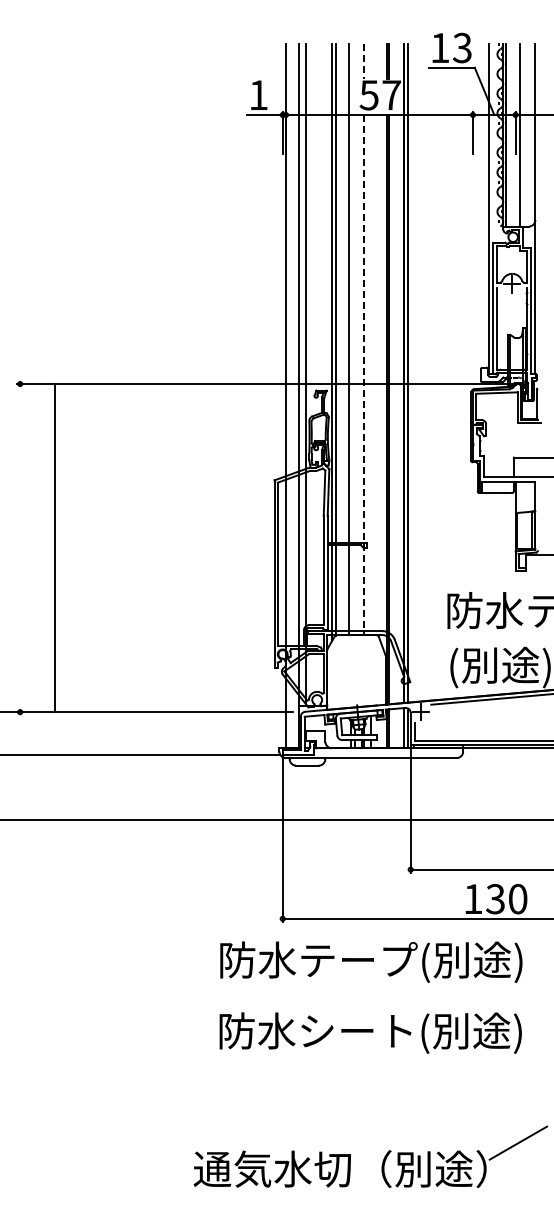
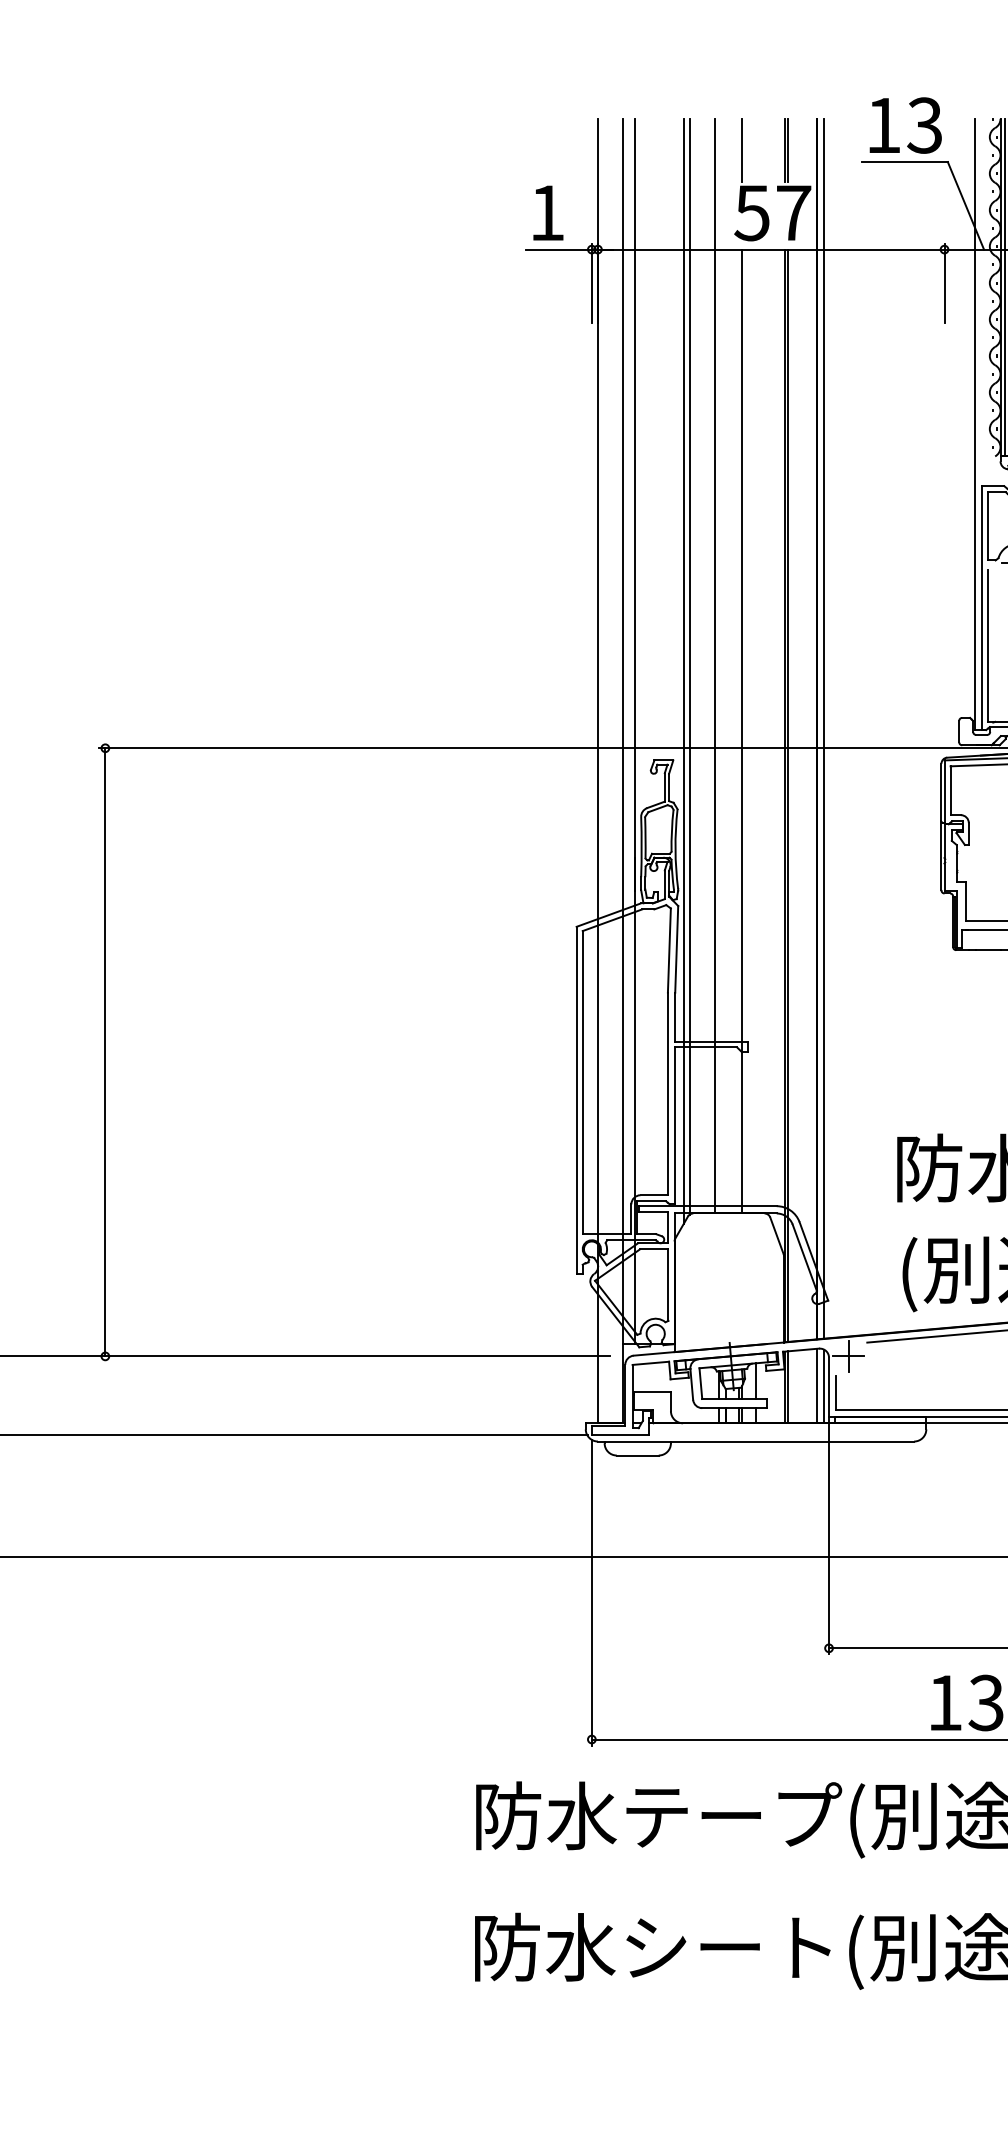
line: (363, 62) -> (741, 152), dashed -> solid
line: (363, 375) -> (741, 732), dashed -> solid
line: (55, 548) -> (105, 1053), moved

